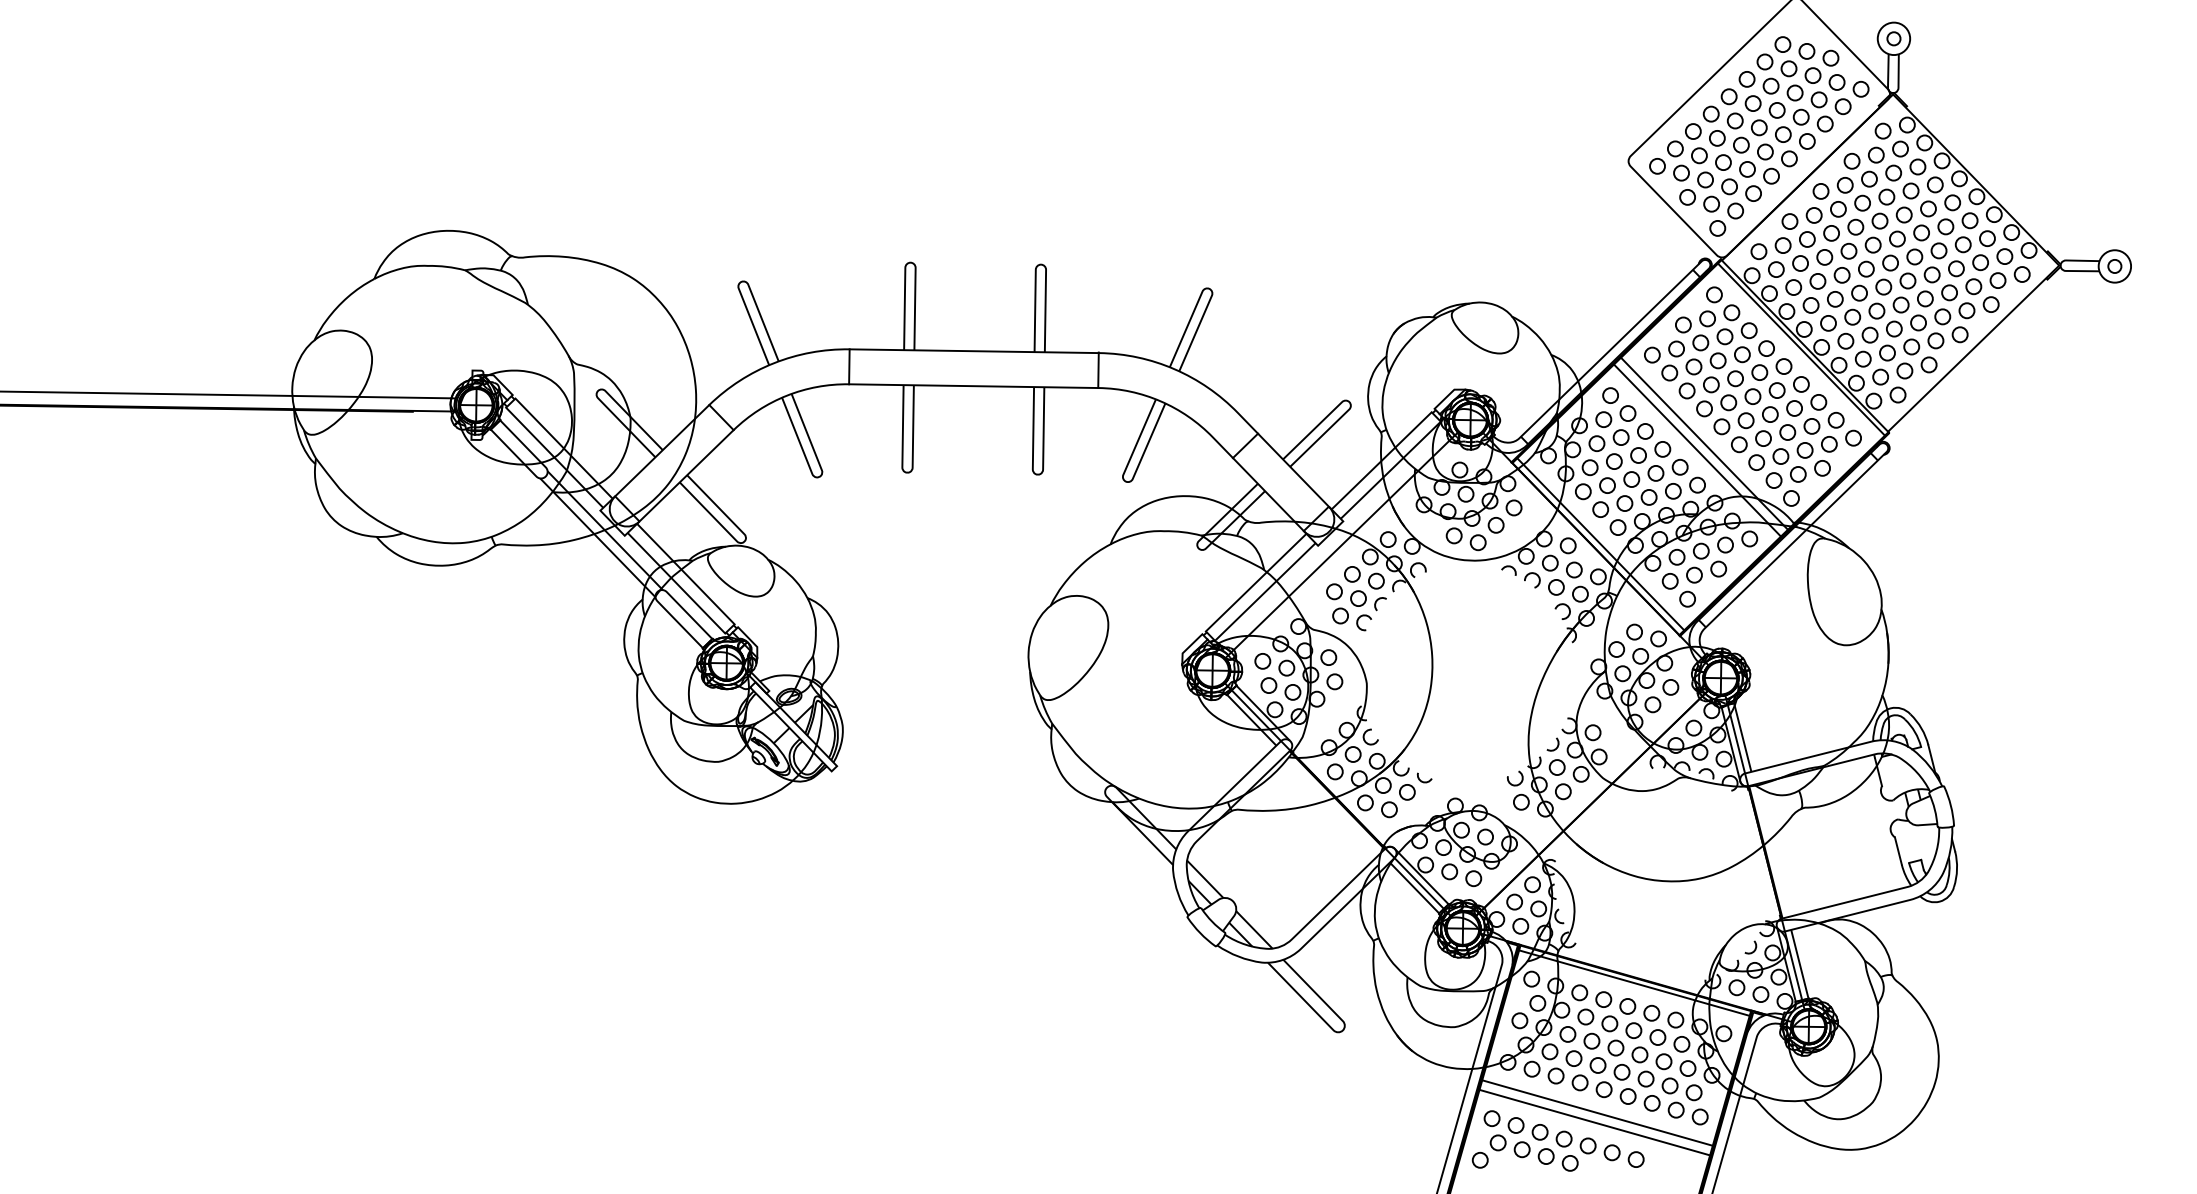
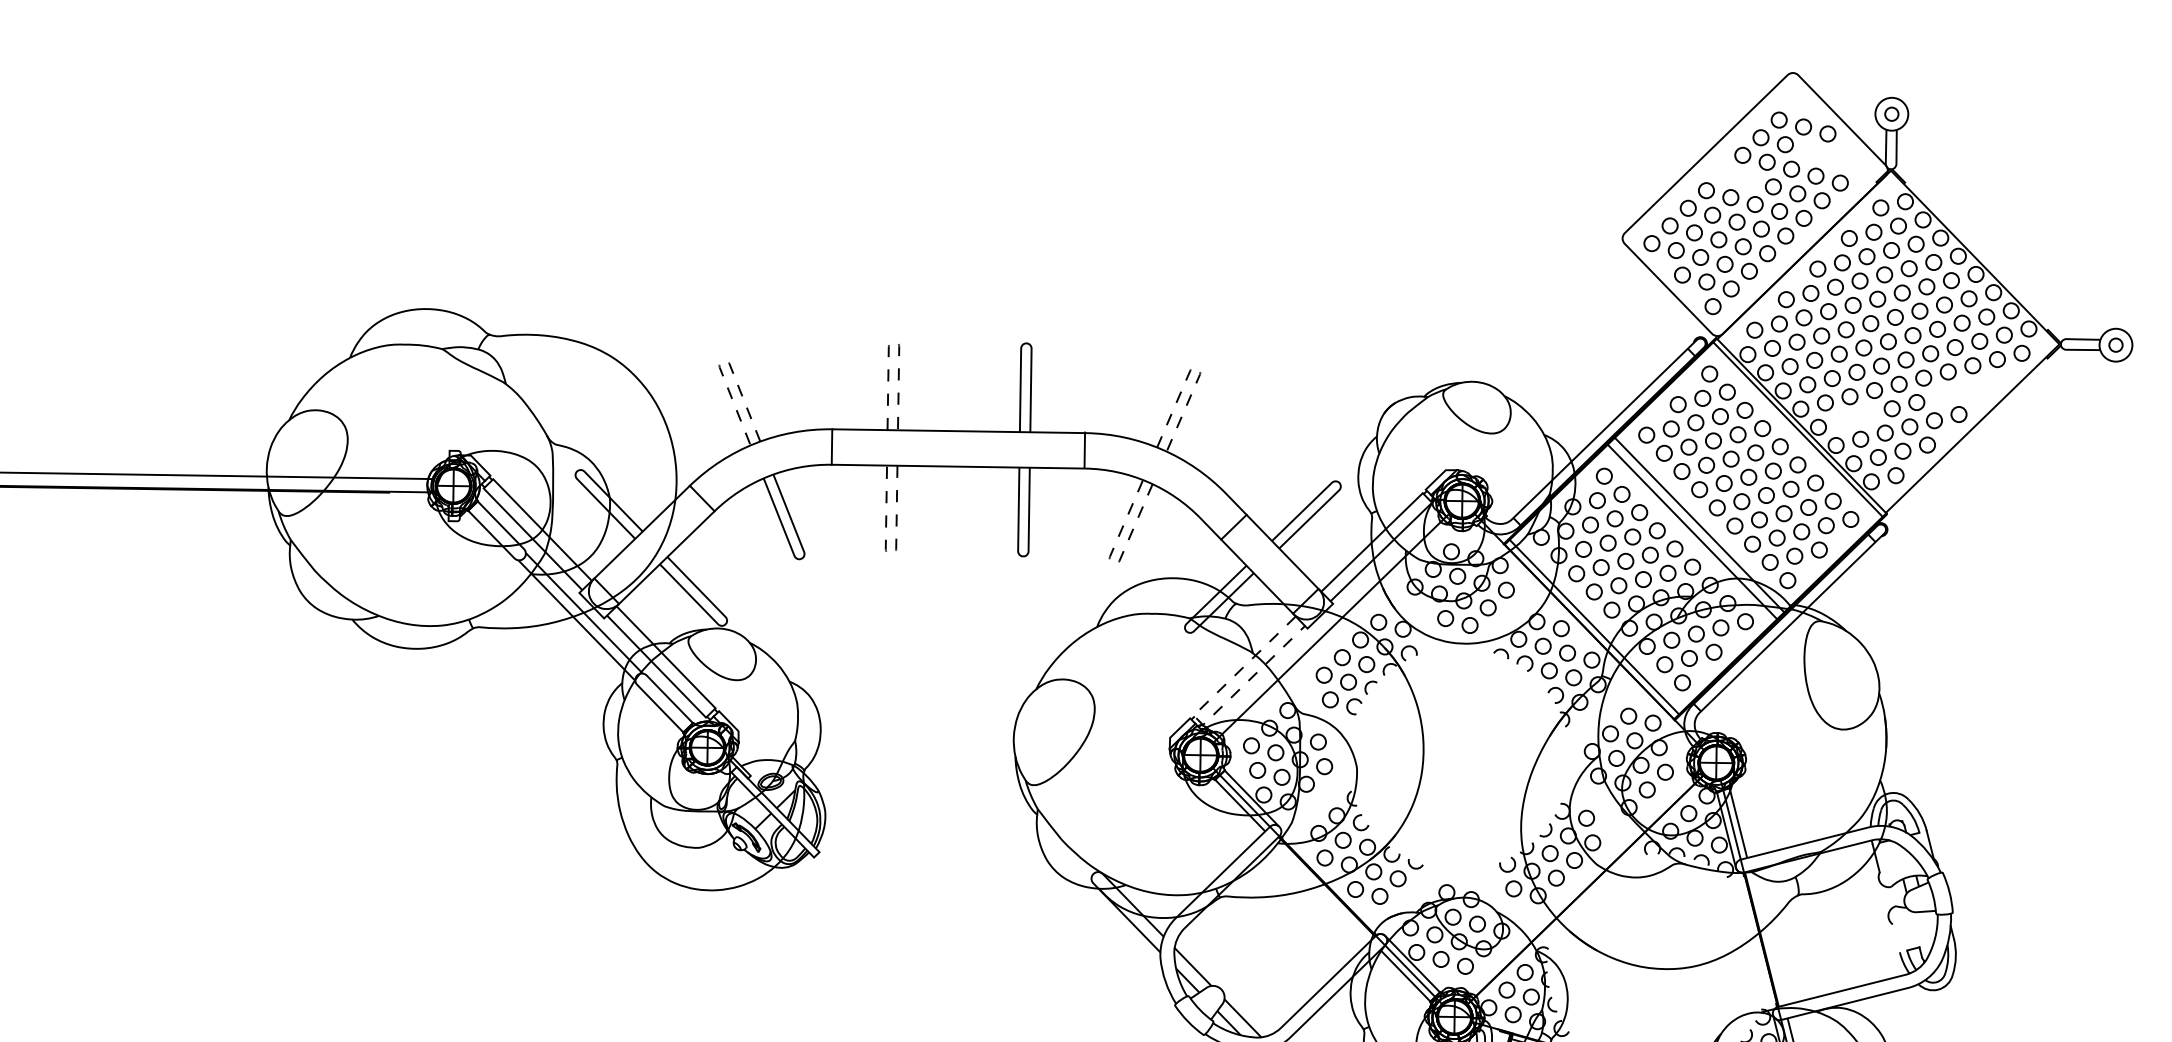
part: (1836, 82) -> (1833, 158), removed
part: (1740, 99) -> (1736, 175), removed
line: (910, 262) -> (894, 341), solid -> dashed
line: (741, 281) -> (722, 360), solid -> dashed
line: (1209, 288) -> (1197, 367), solid -> dashed
part: (1966, 310) -> (1965, 389), removed
part: (1857, 337) -> (1854, 417), removed
line: (907, 472) -> (890, 554), solid -> dashed
line: (1126, 481) -> (1113, 563), solid -> dashed
line: (1210, 636) -> (1198, 720), solid -> dashed
line: (1897, 850) -> (1895, 937), removed

